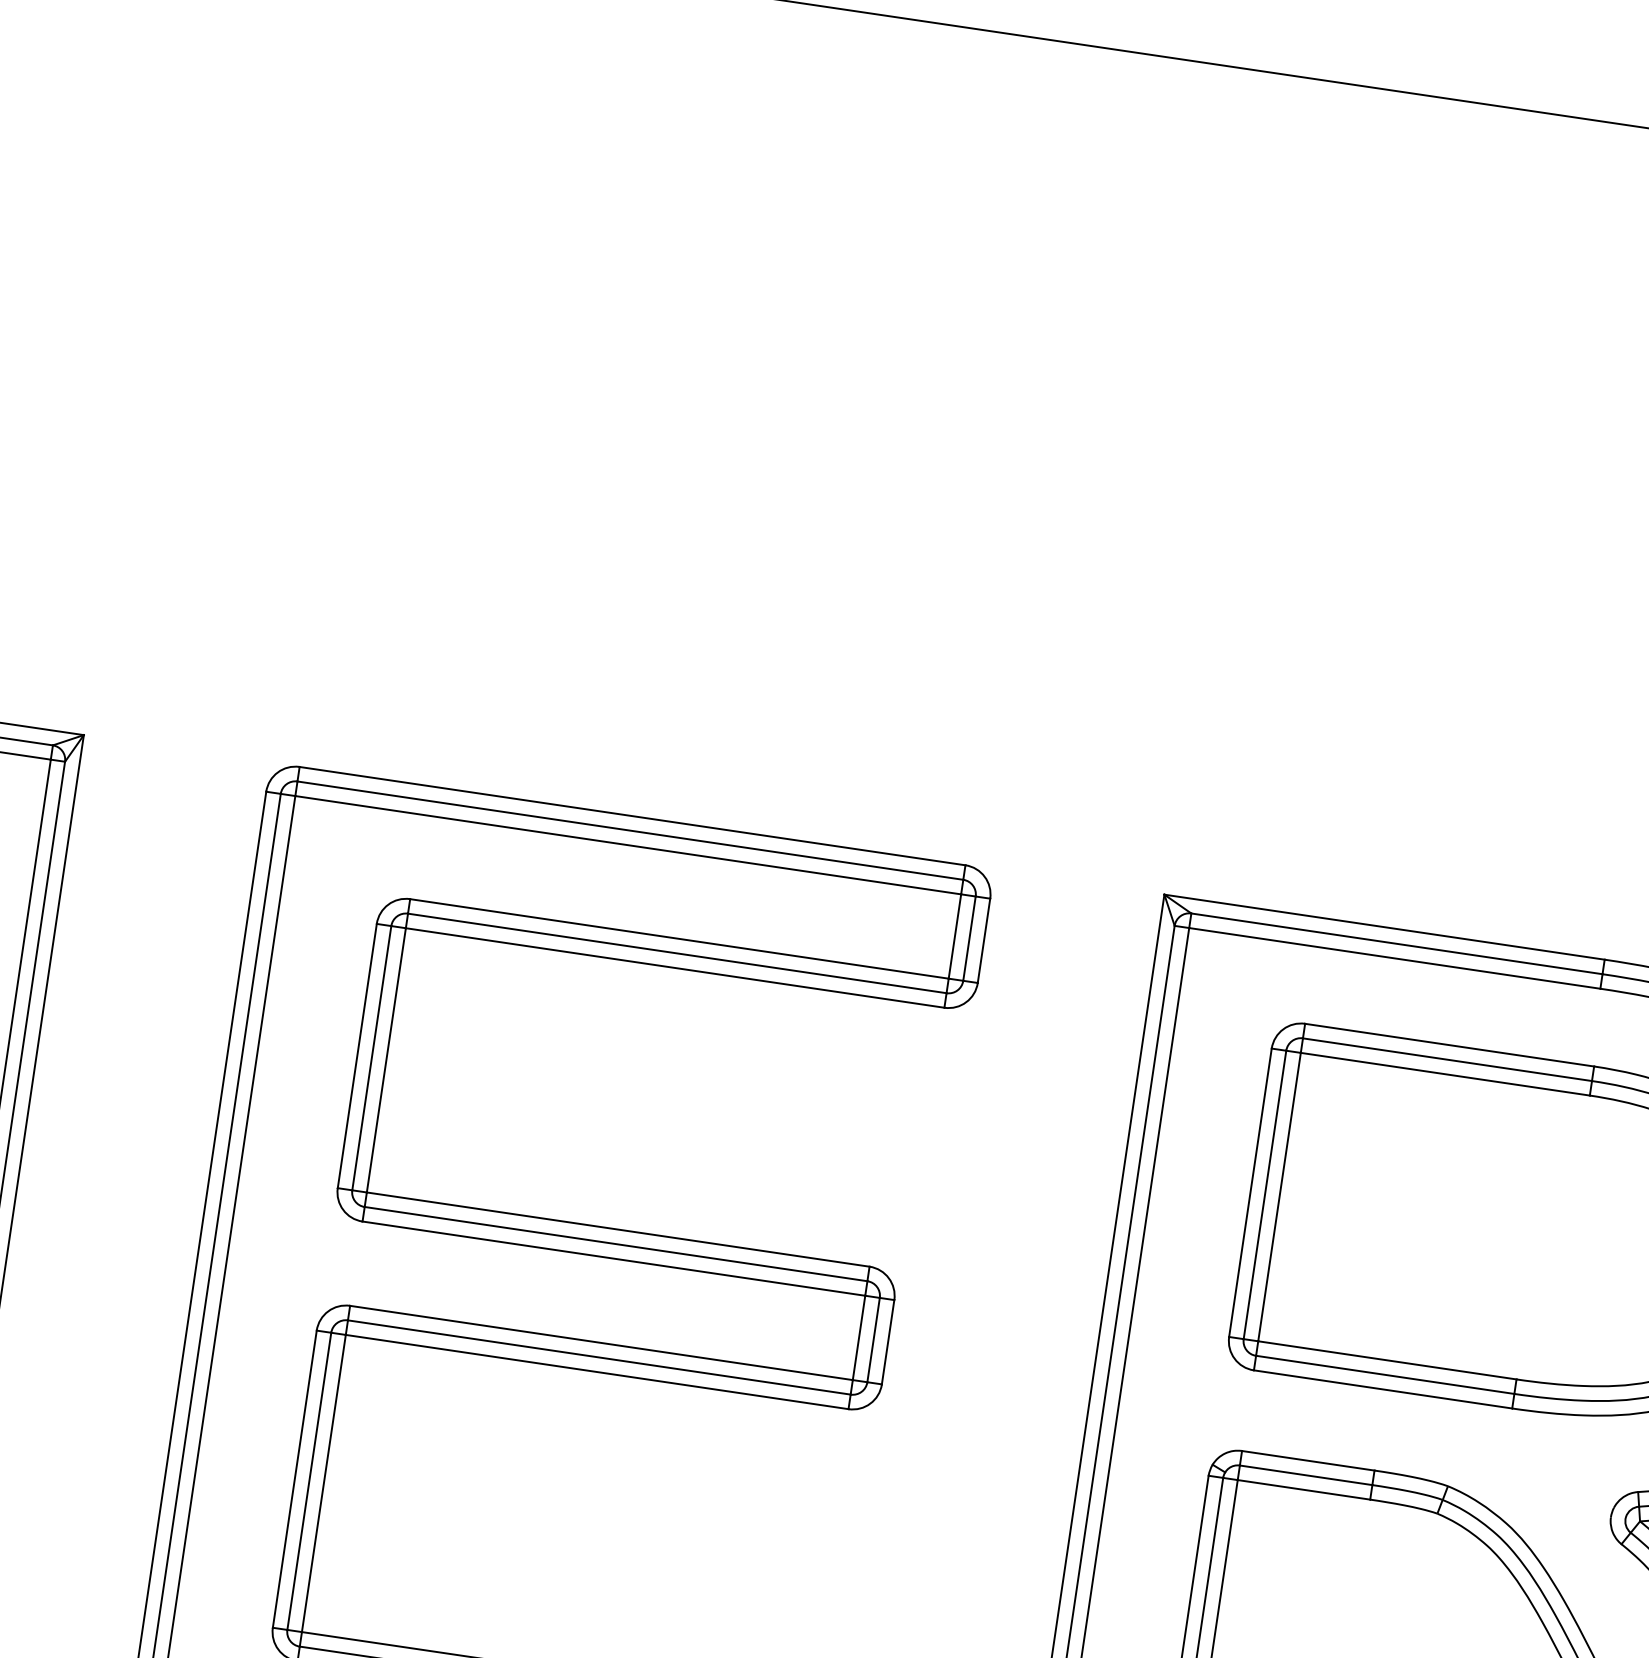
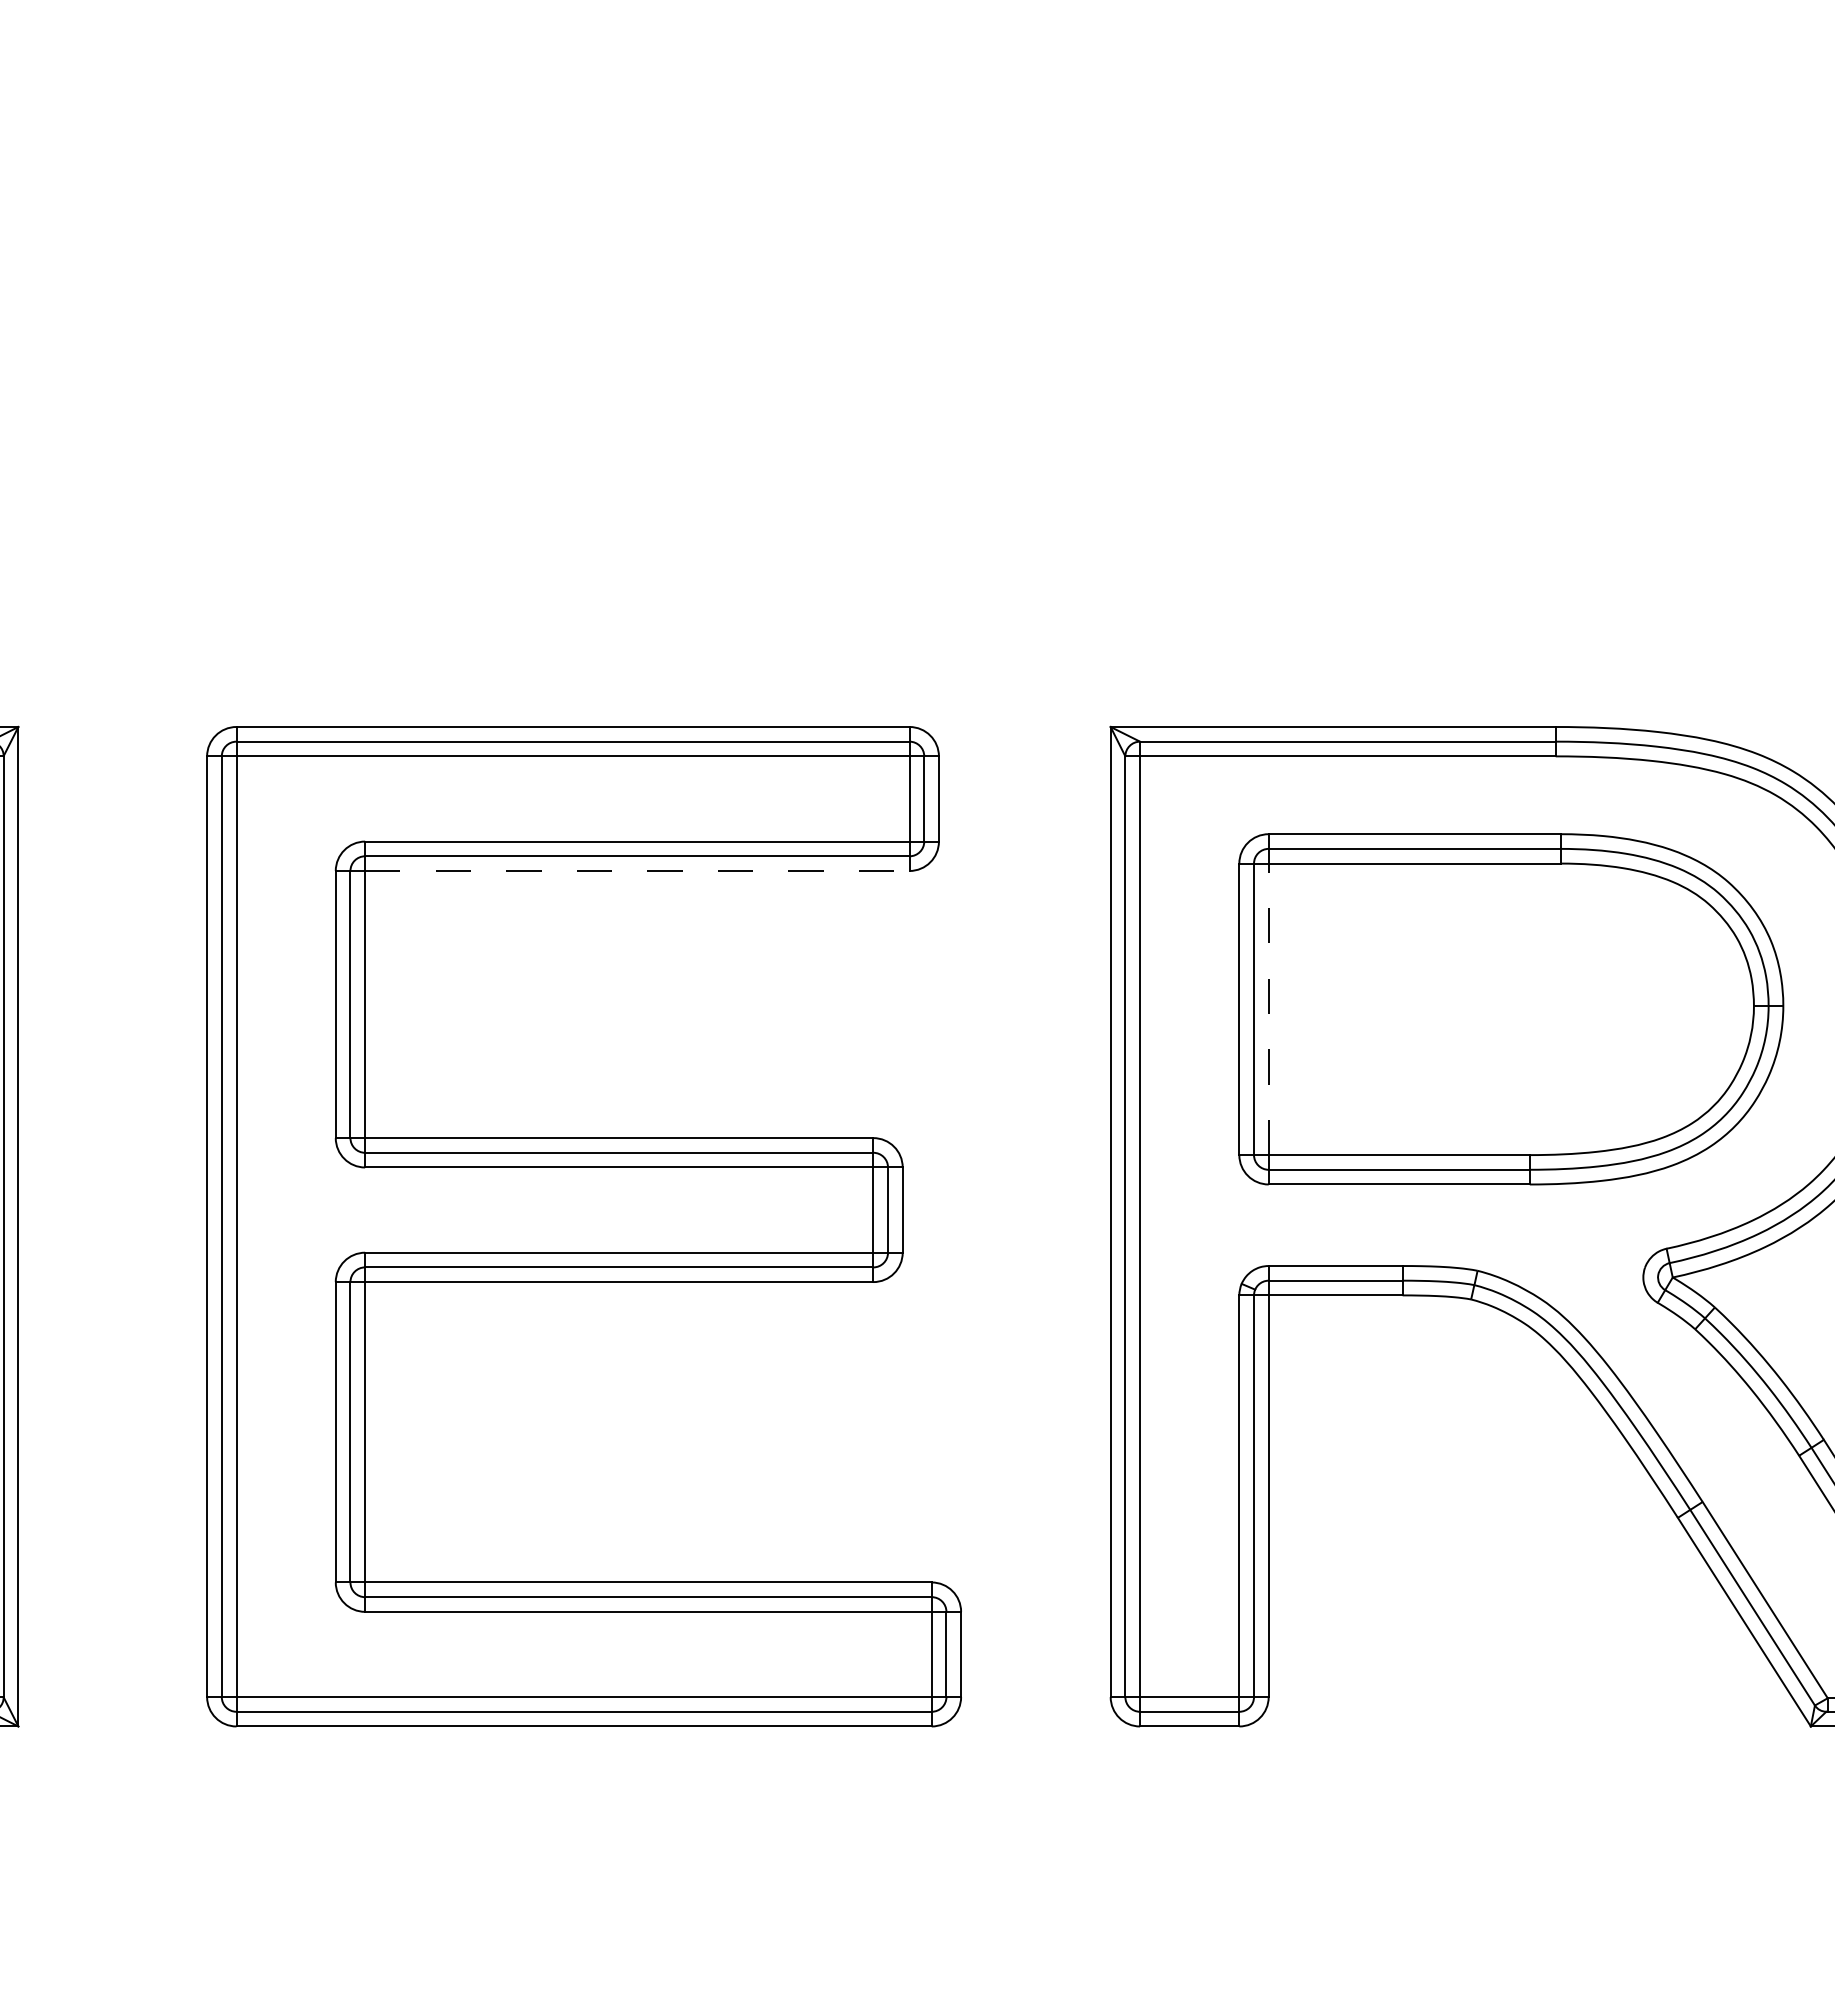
line: (675, 967) -> (637, 870), solid -> dashed
line: (1279, 1197) -> (1268, 1009), solid -> dashed

